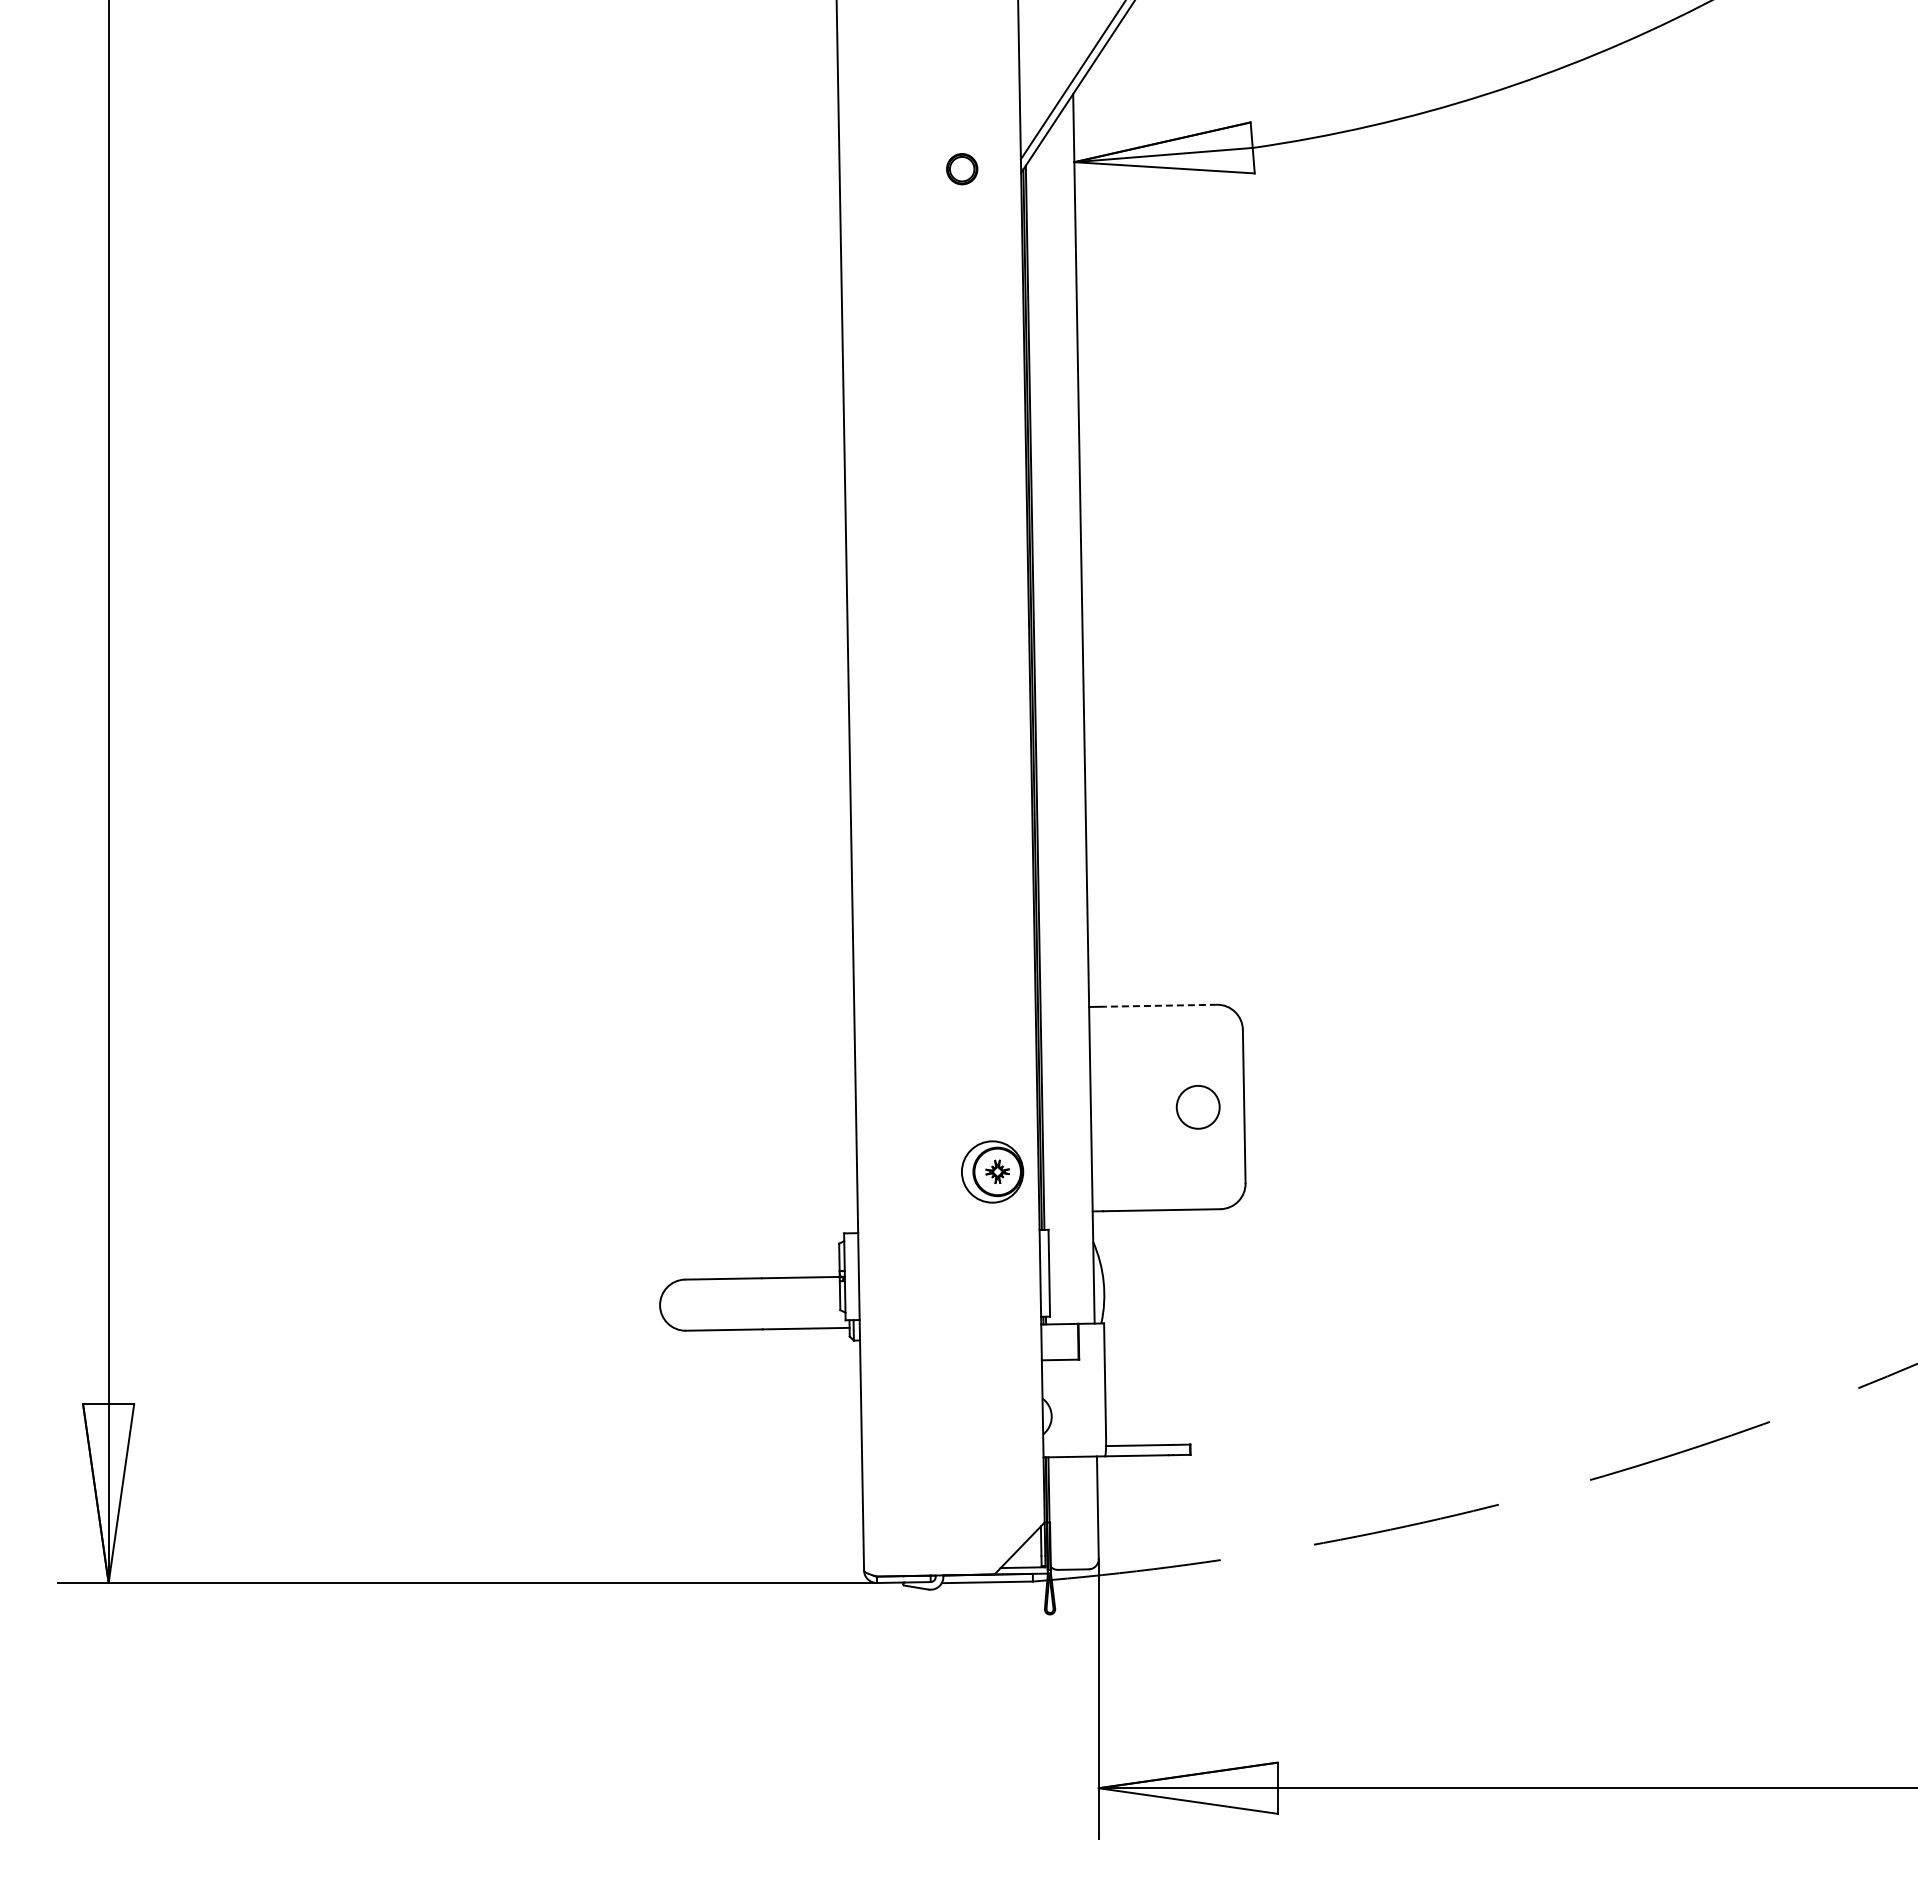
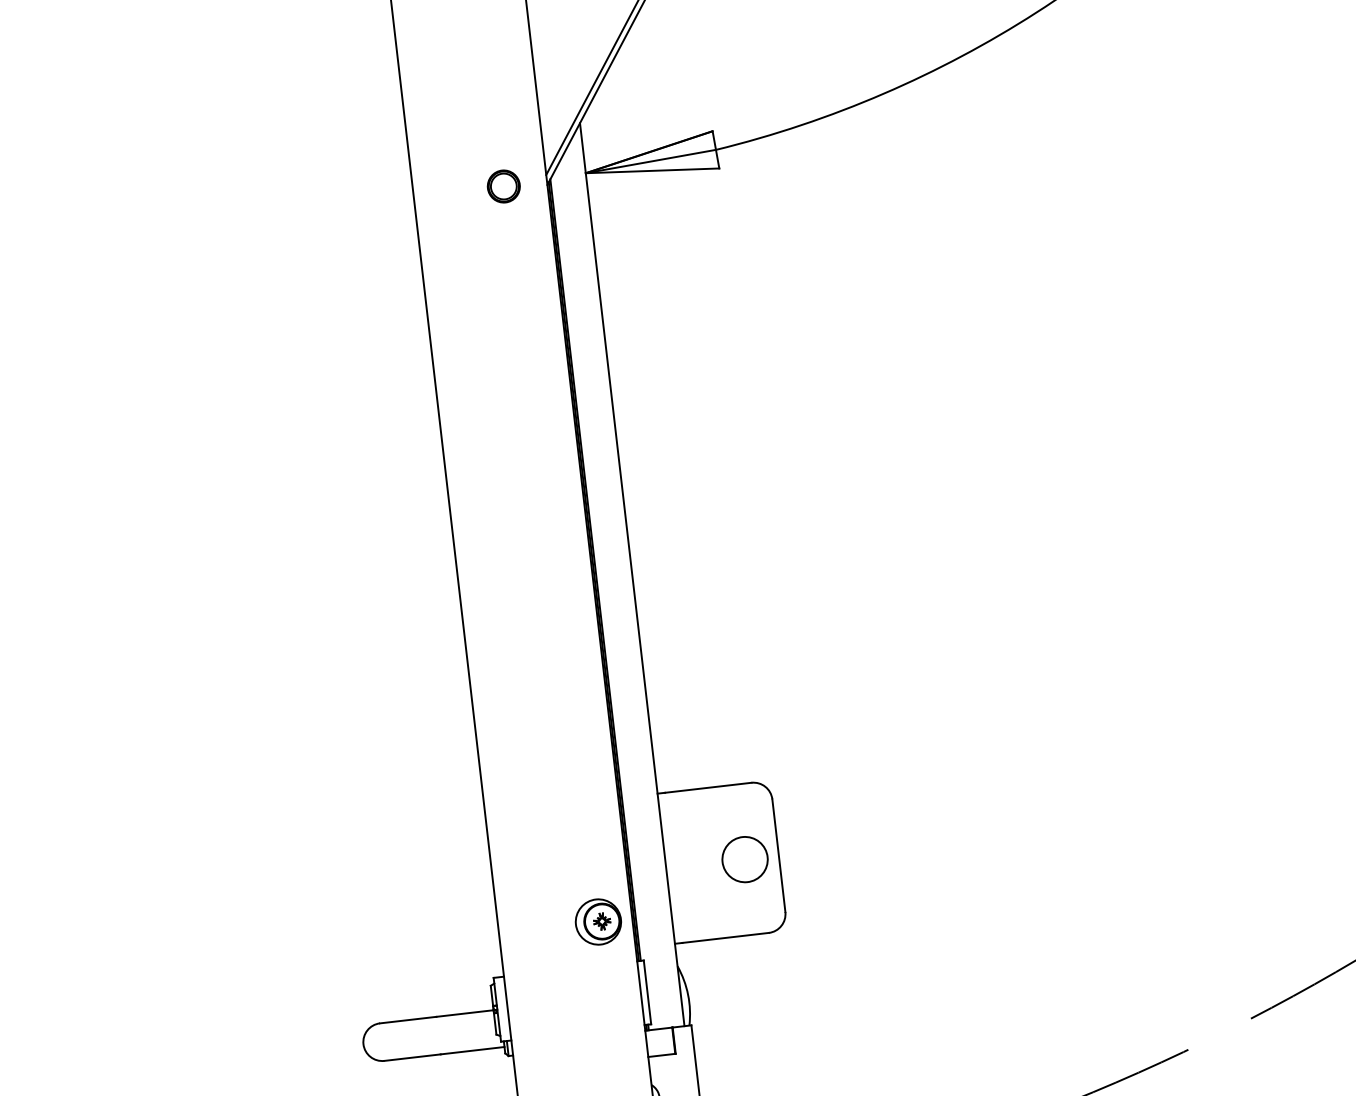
part: (961, 168) -> (503, 186), size x1.43
line: (1158, 1005) -> (708, 787), dashed -> solid
circle: (1197, 1107) -> (744, 859), size x1.43

